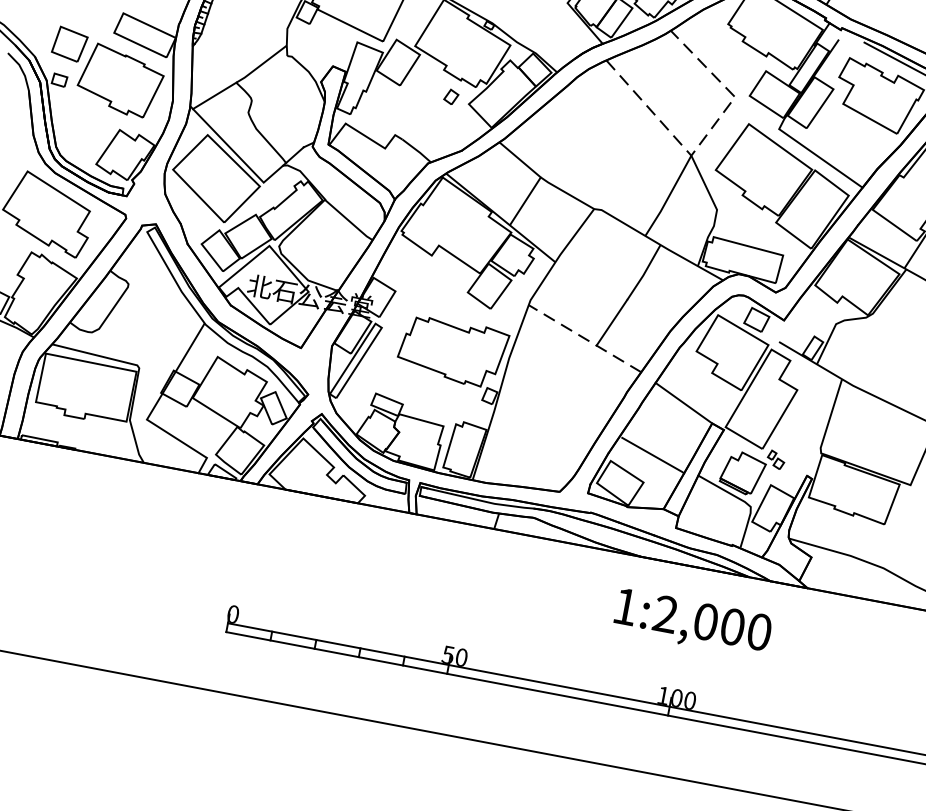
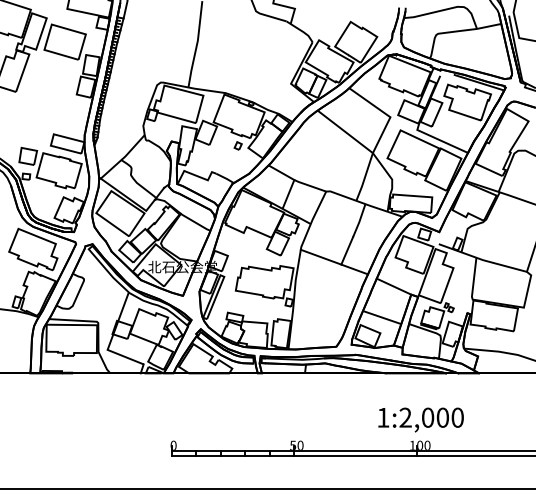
line: (702, 139) -> (377, 143), dashed -> solid
line: (585, 339) -> (334, 262), dashed -> solid
text: (691, 622) -> (420, 419), moved

